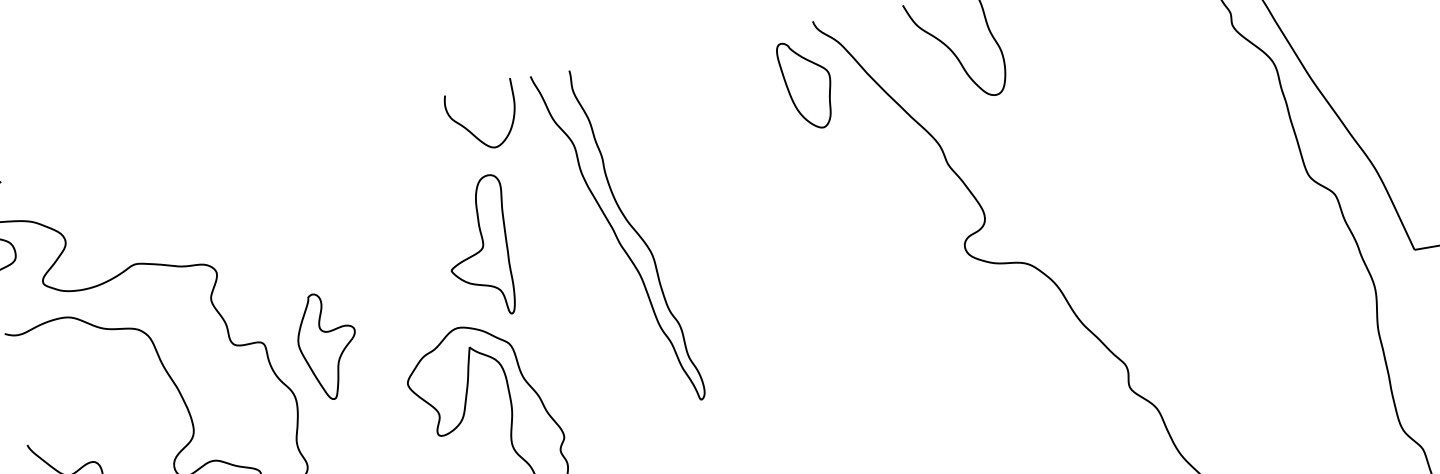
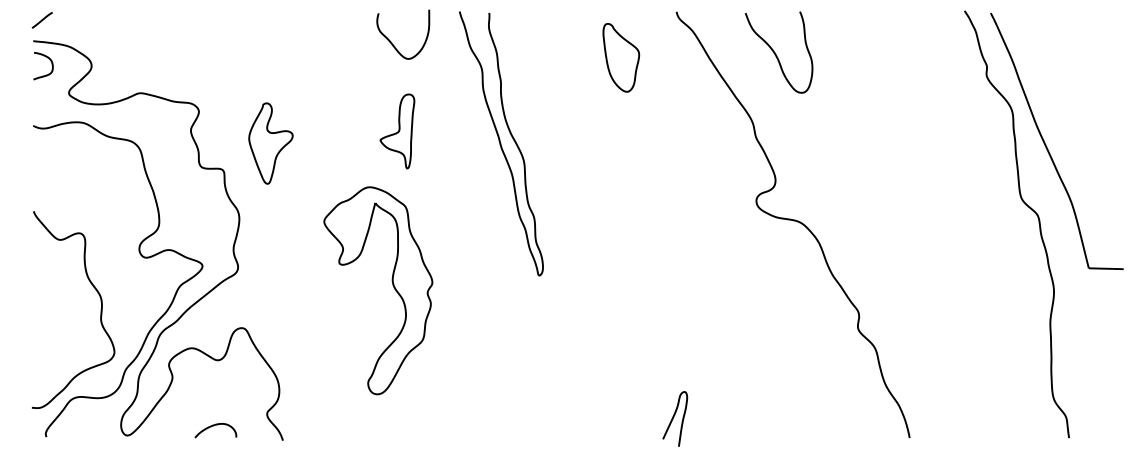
part: (807, 84) -> (621, 57), moved
curve: (470, 130) -> (392, 42), moved
part: (480, 248) -> (397, 131), size x0.7
part: (327, 345) -> (270, 143), moved

